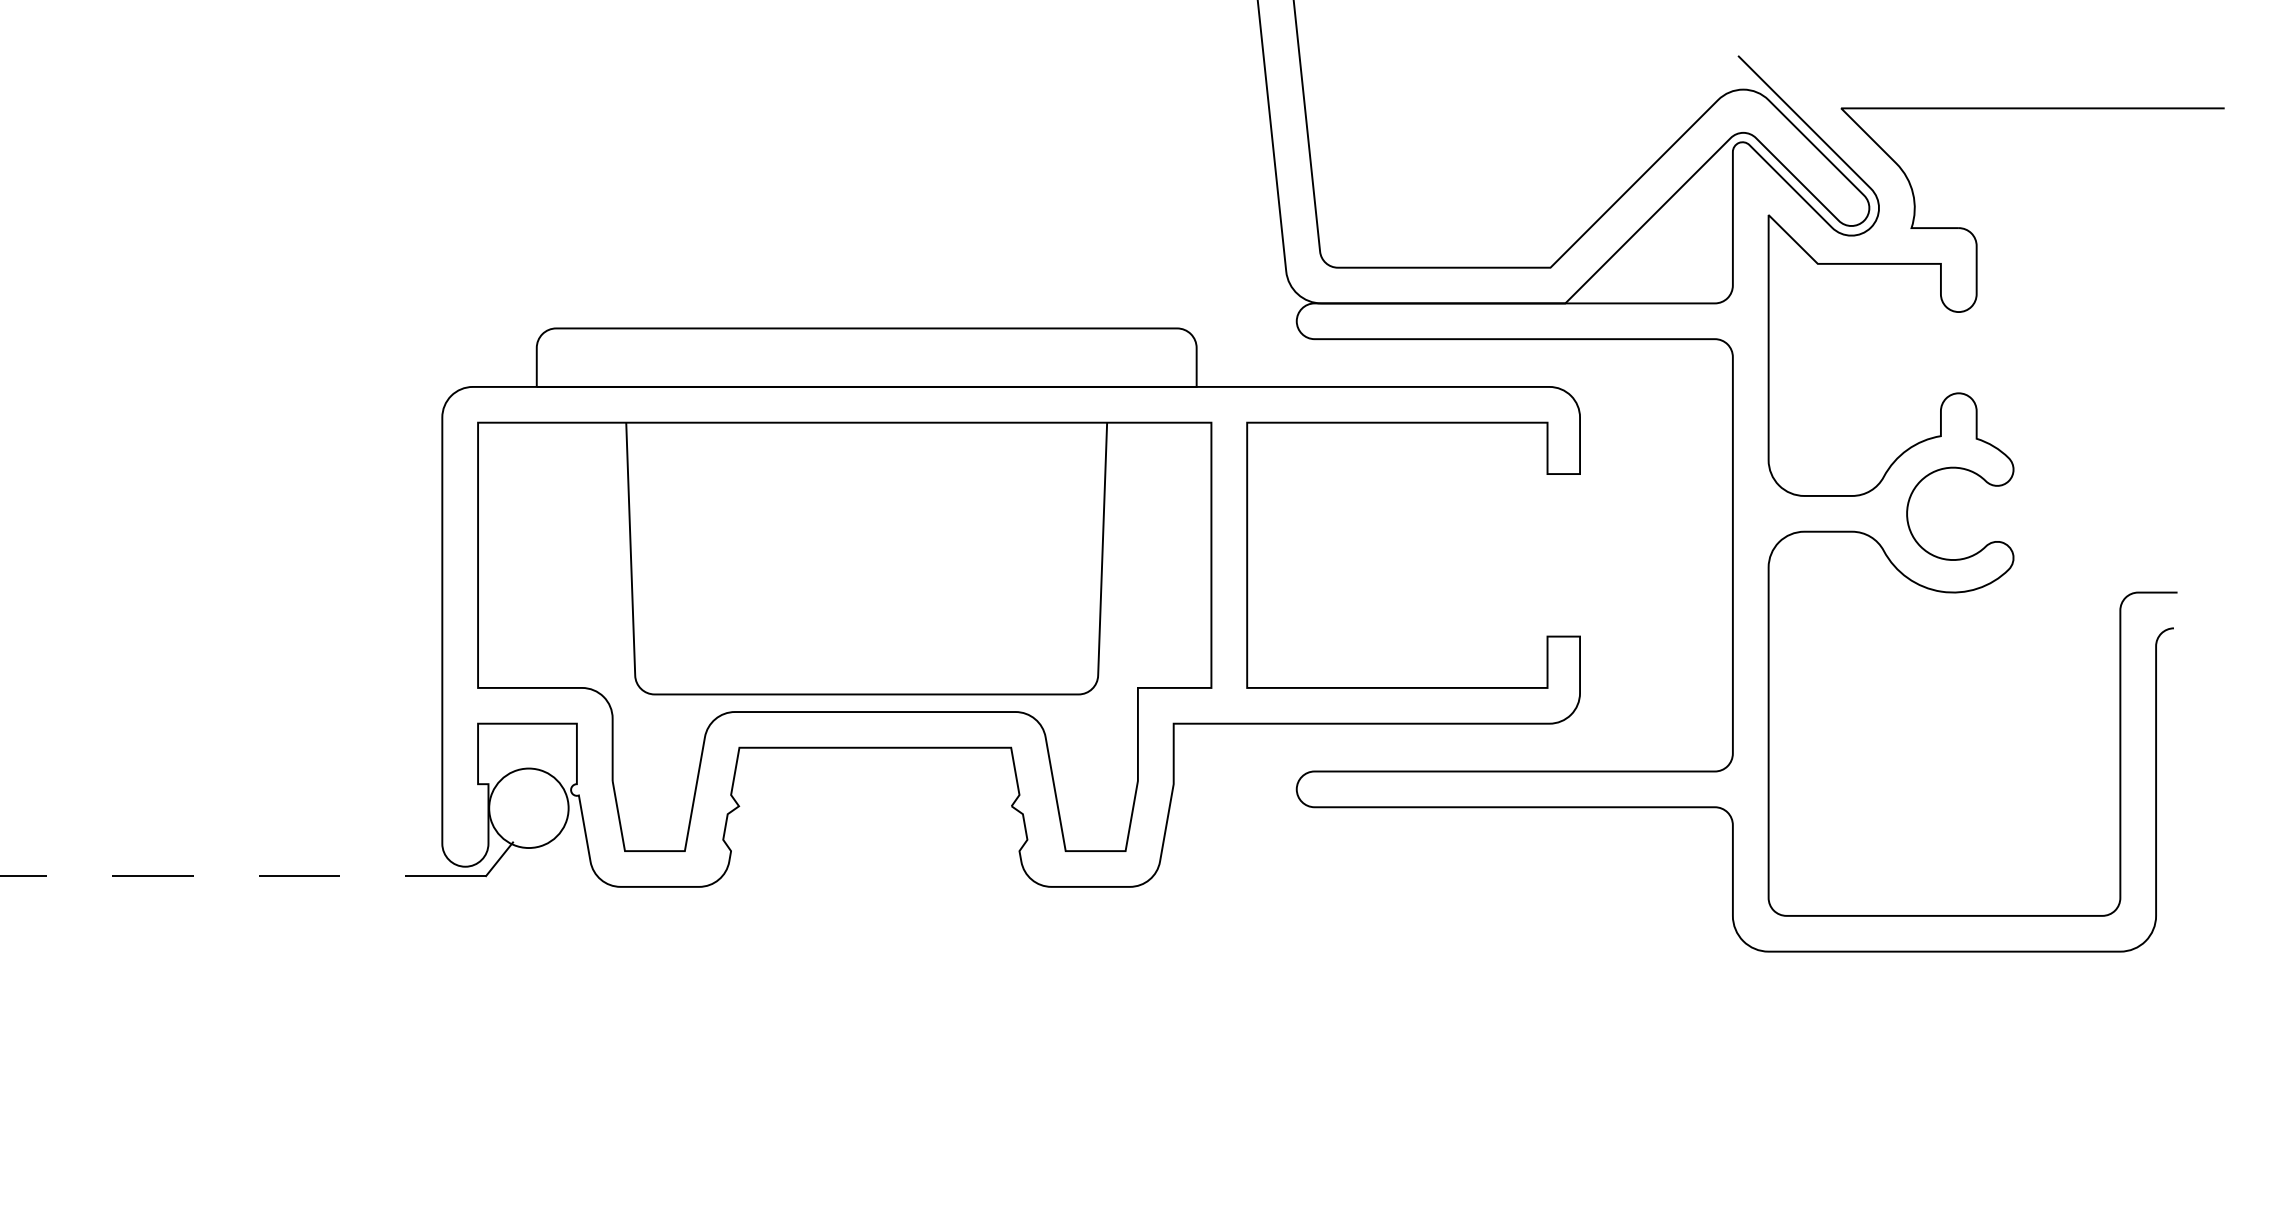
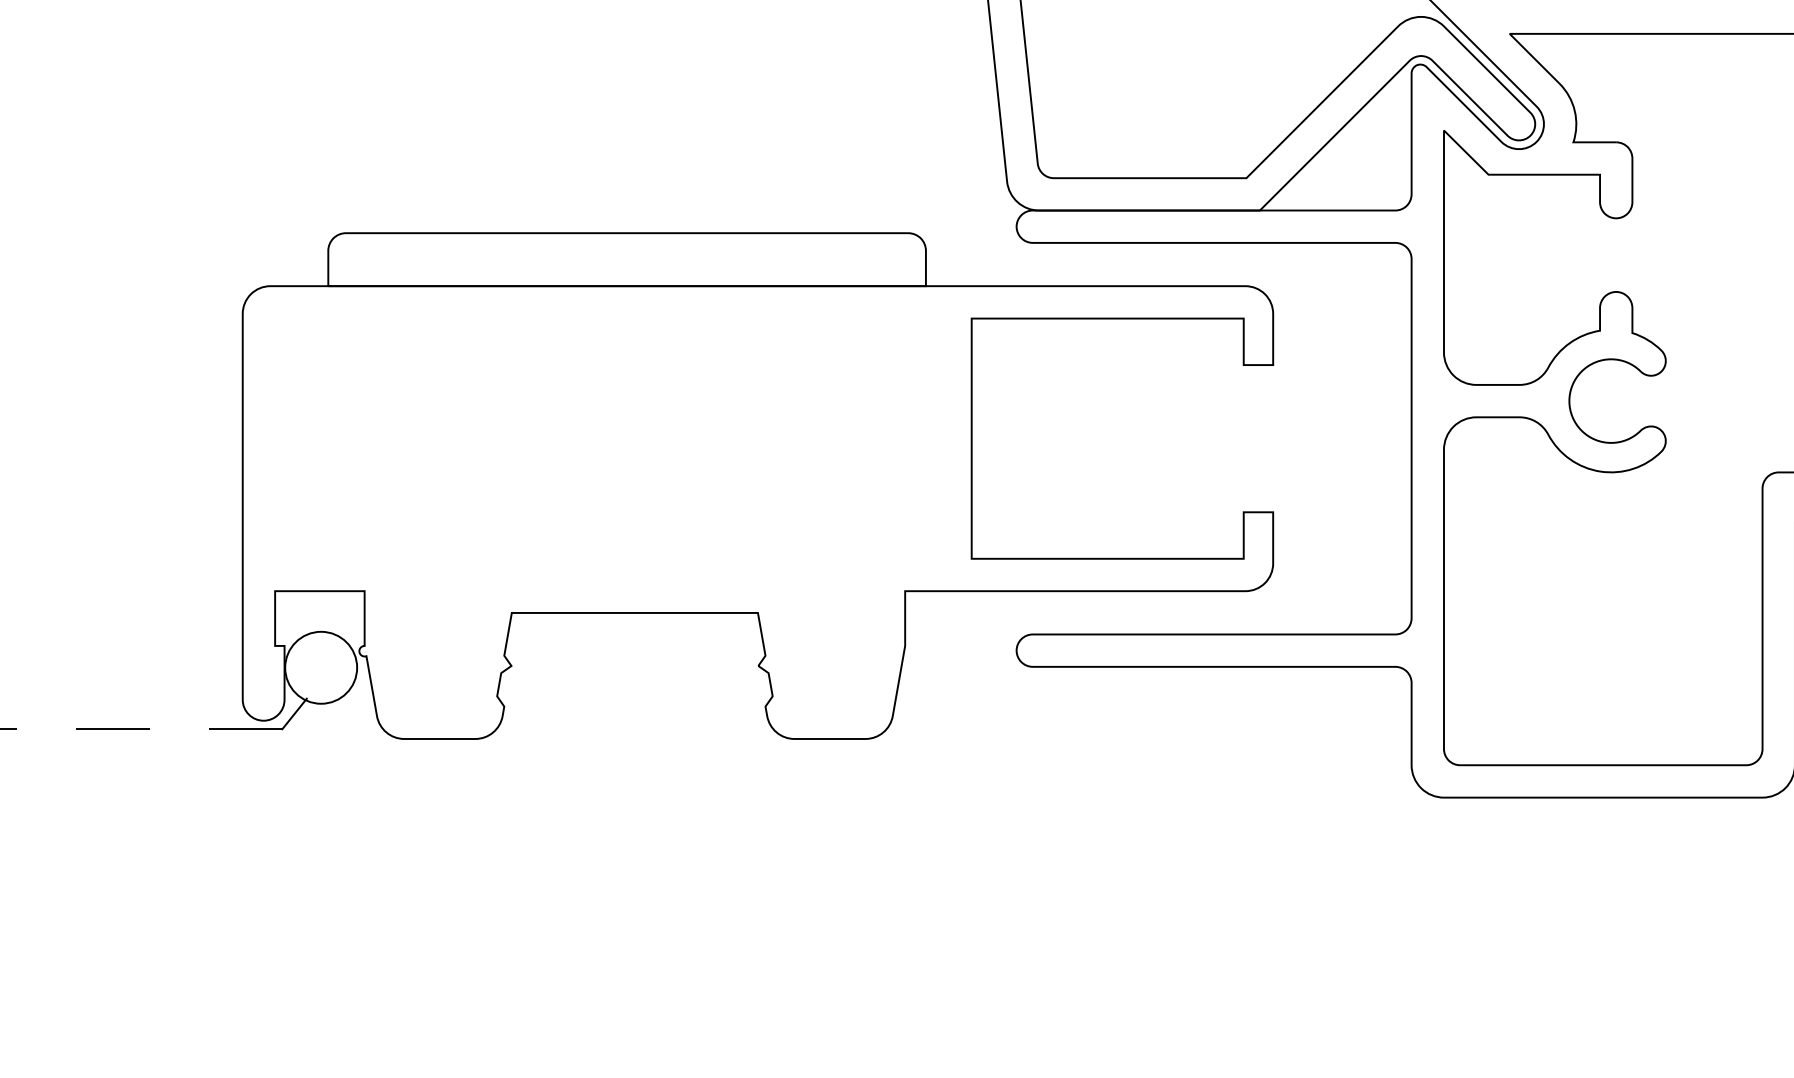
part: (844, 636) -> (607, 512), removed

